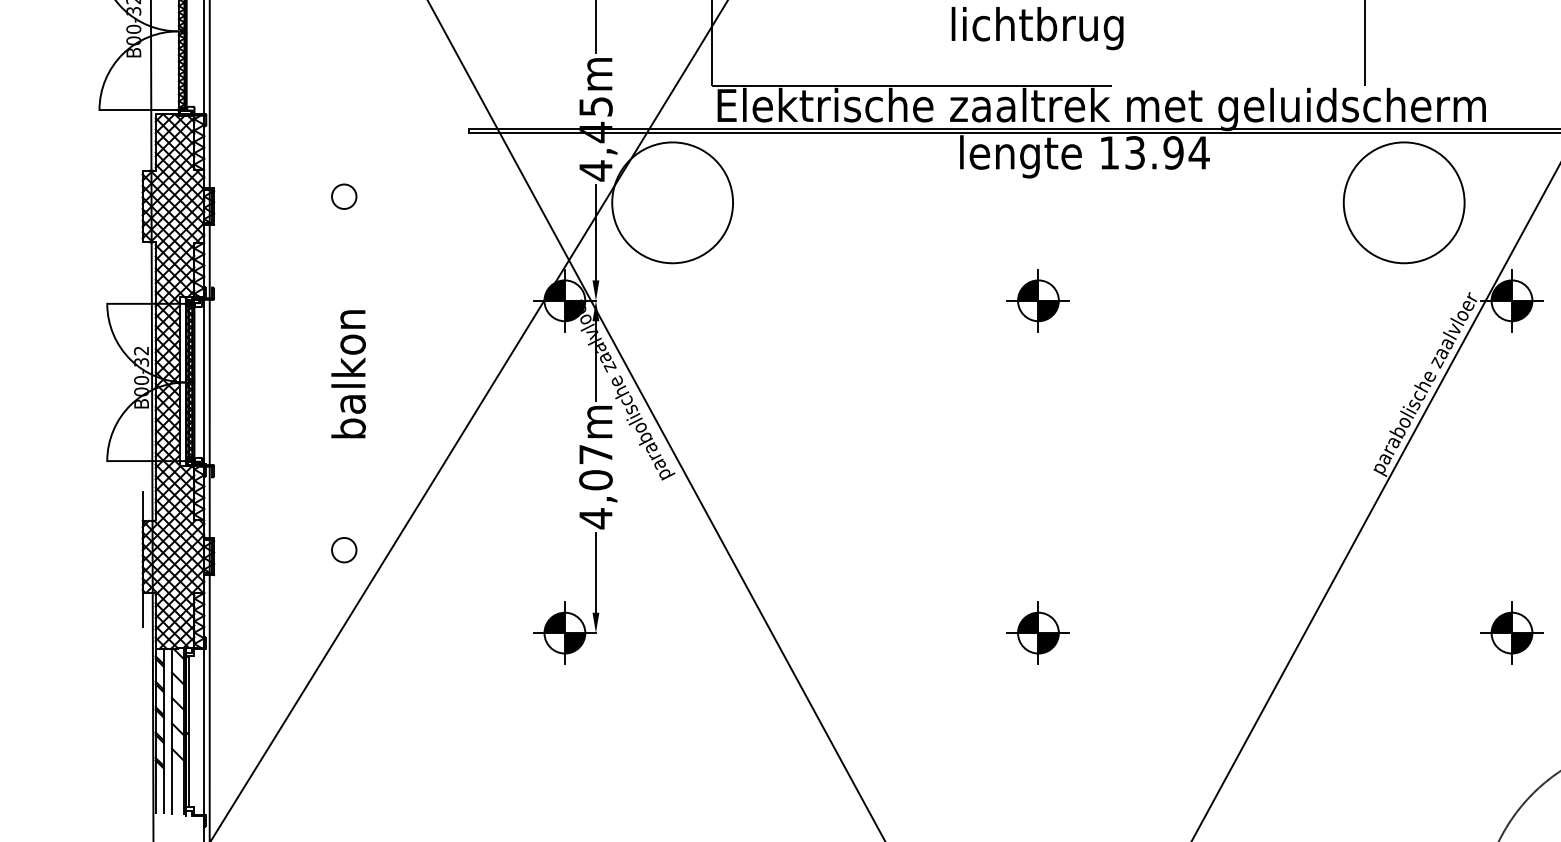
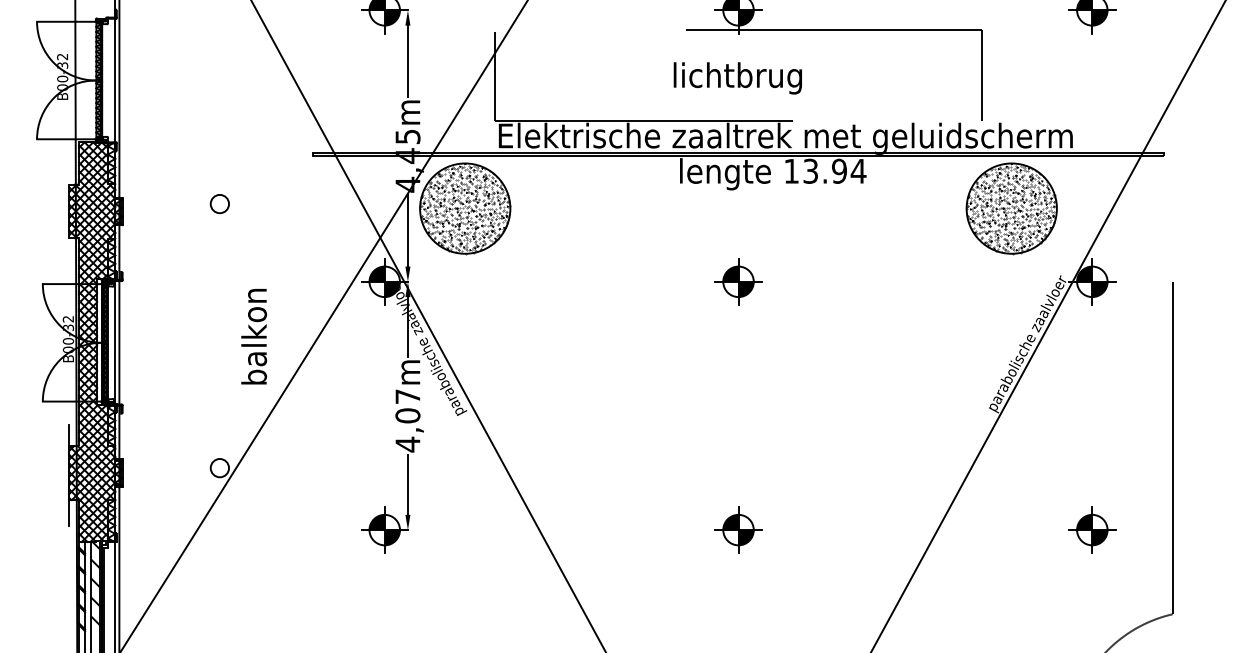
hatch: (671, 202) -> (464, 208), added
hatch: (1403, 202) -> (1011, 208), added
text: (349, 373) -> (254, 336), moved

